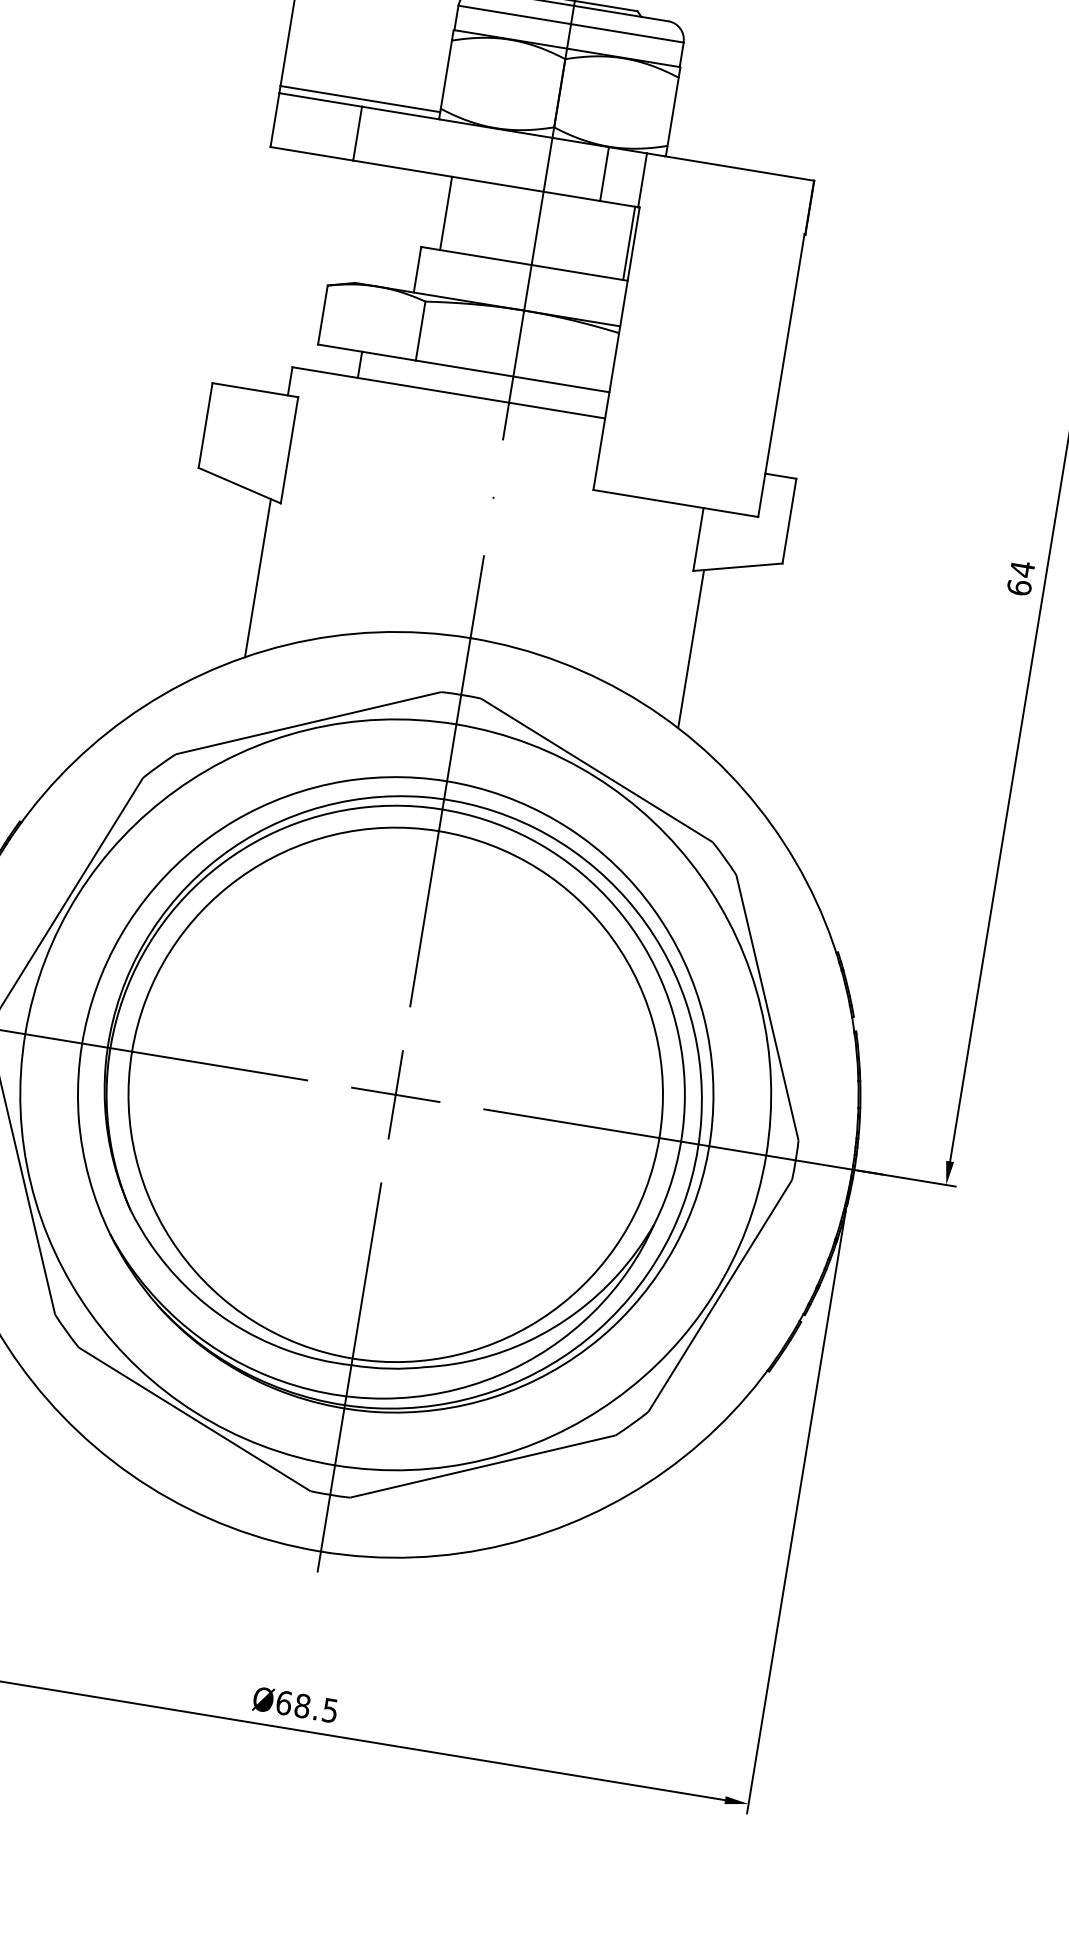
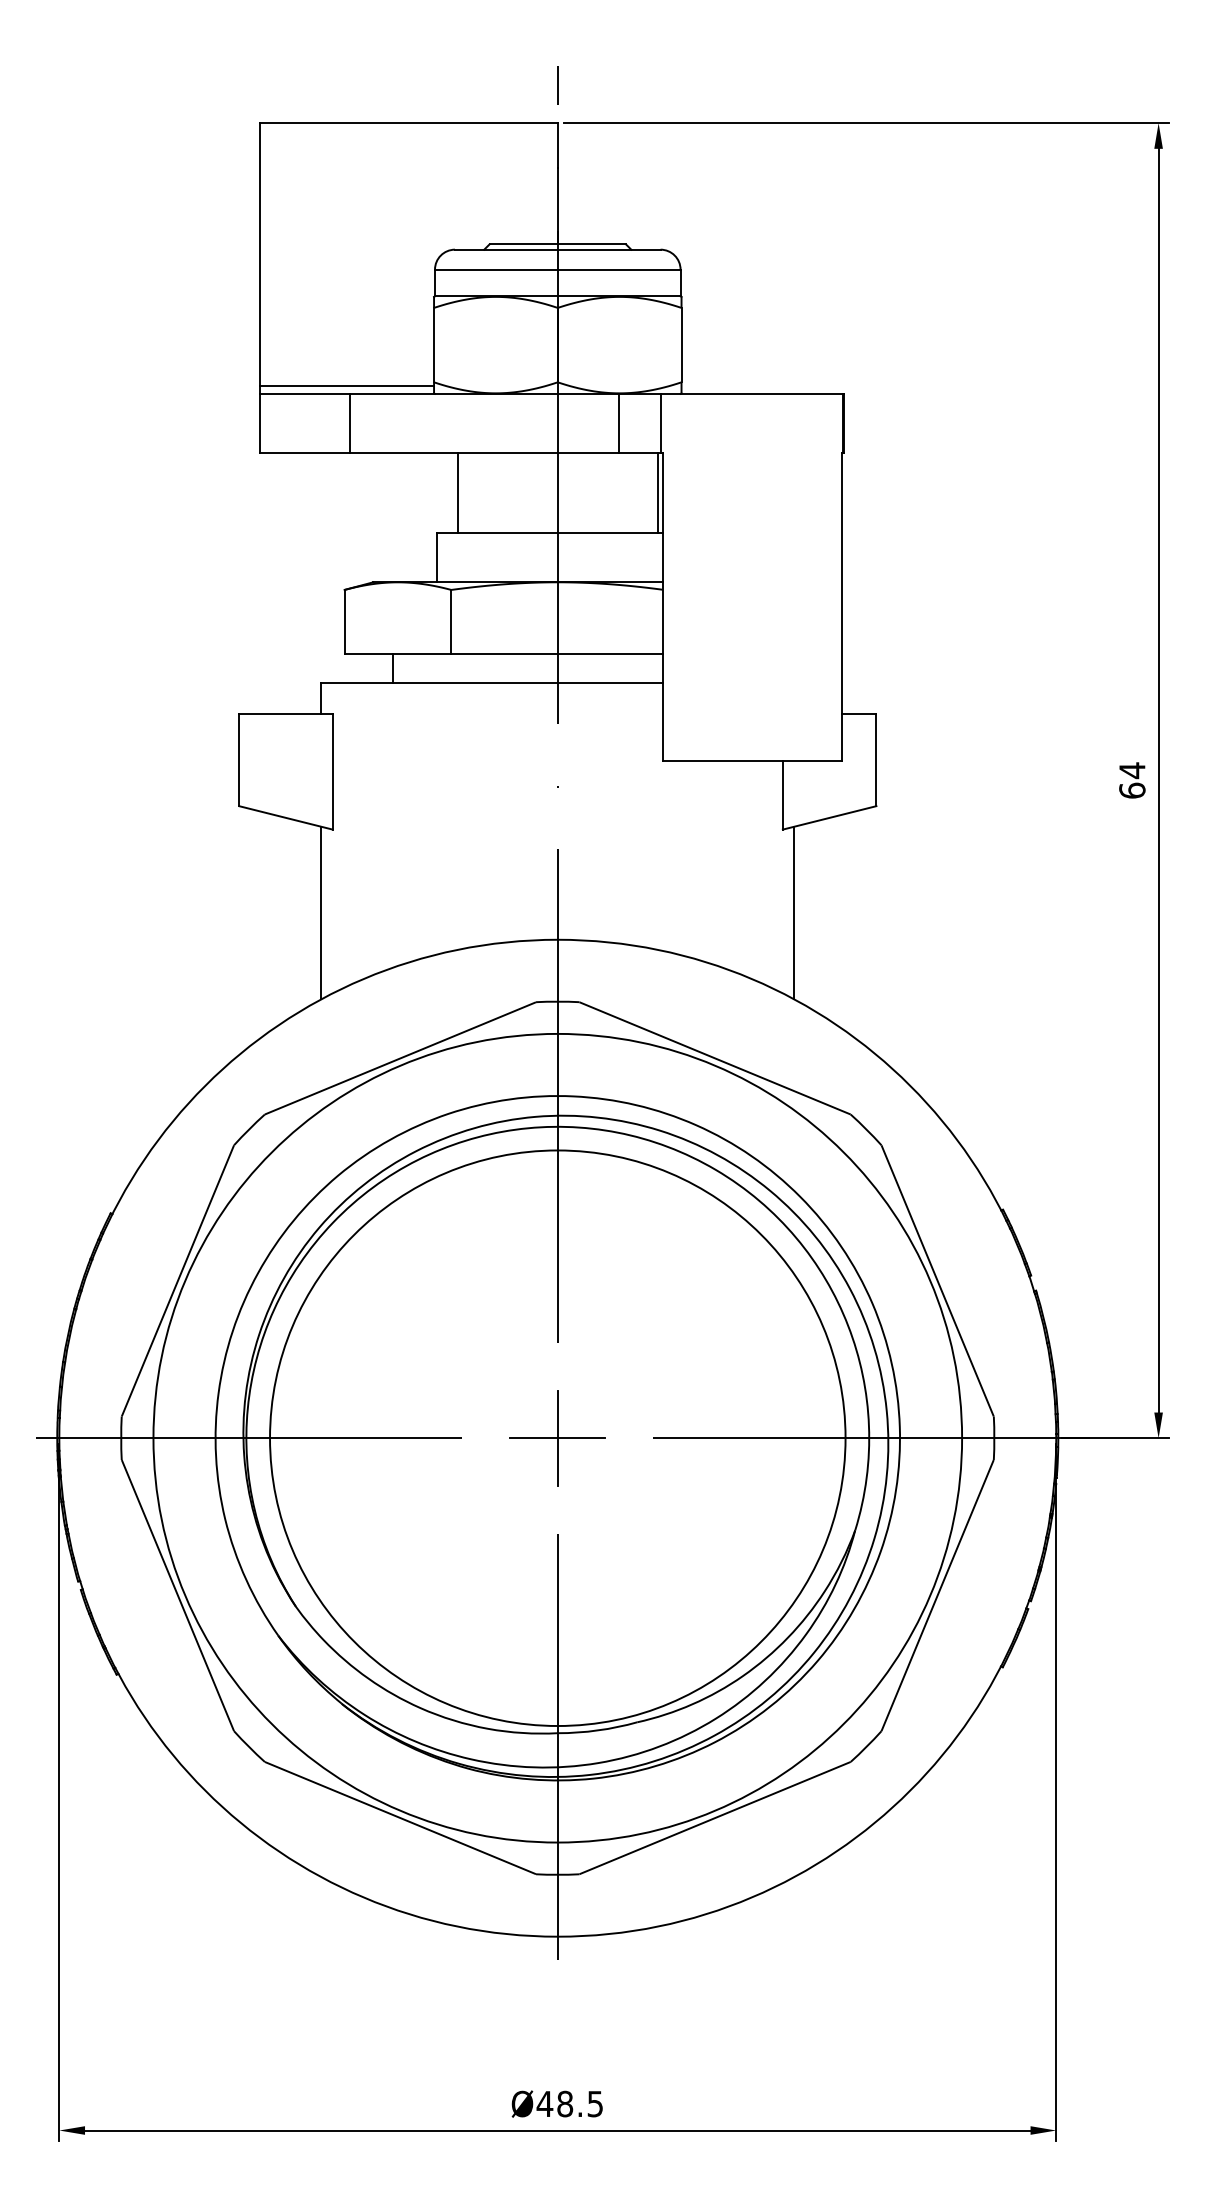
text: (283, 1702) -> (544, 2103), Ø68.5 -> Ø48.5

